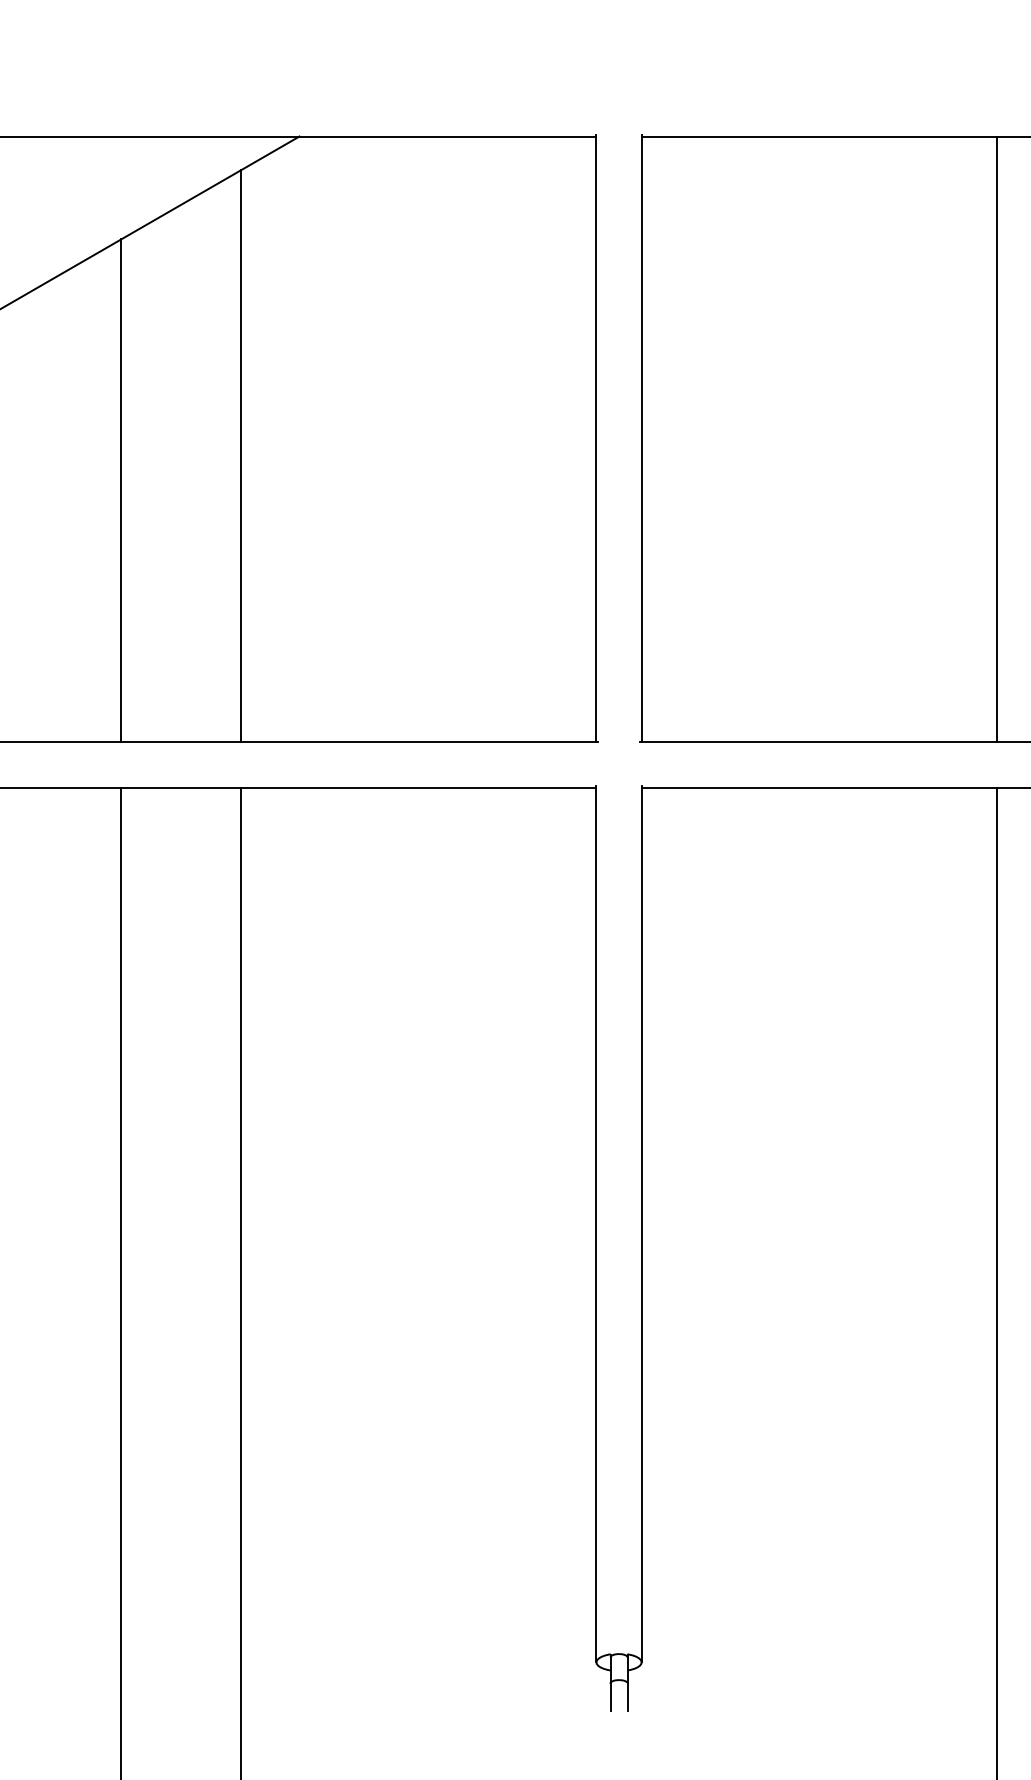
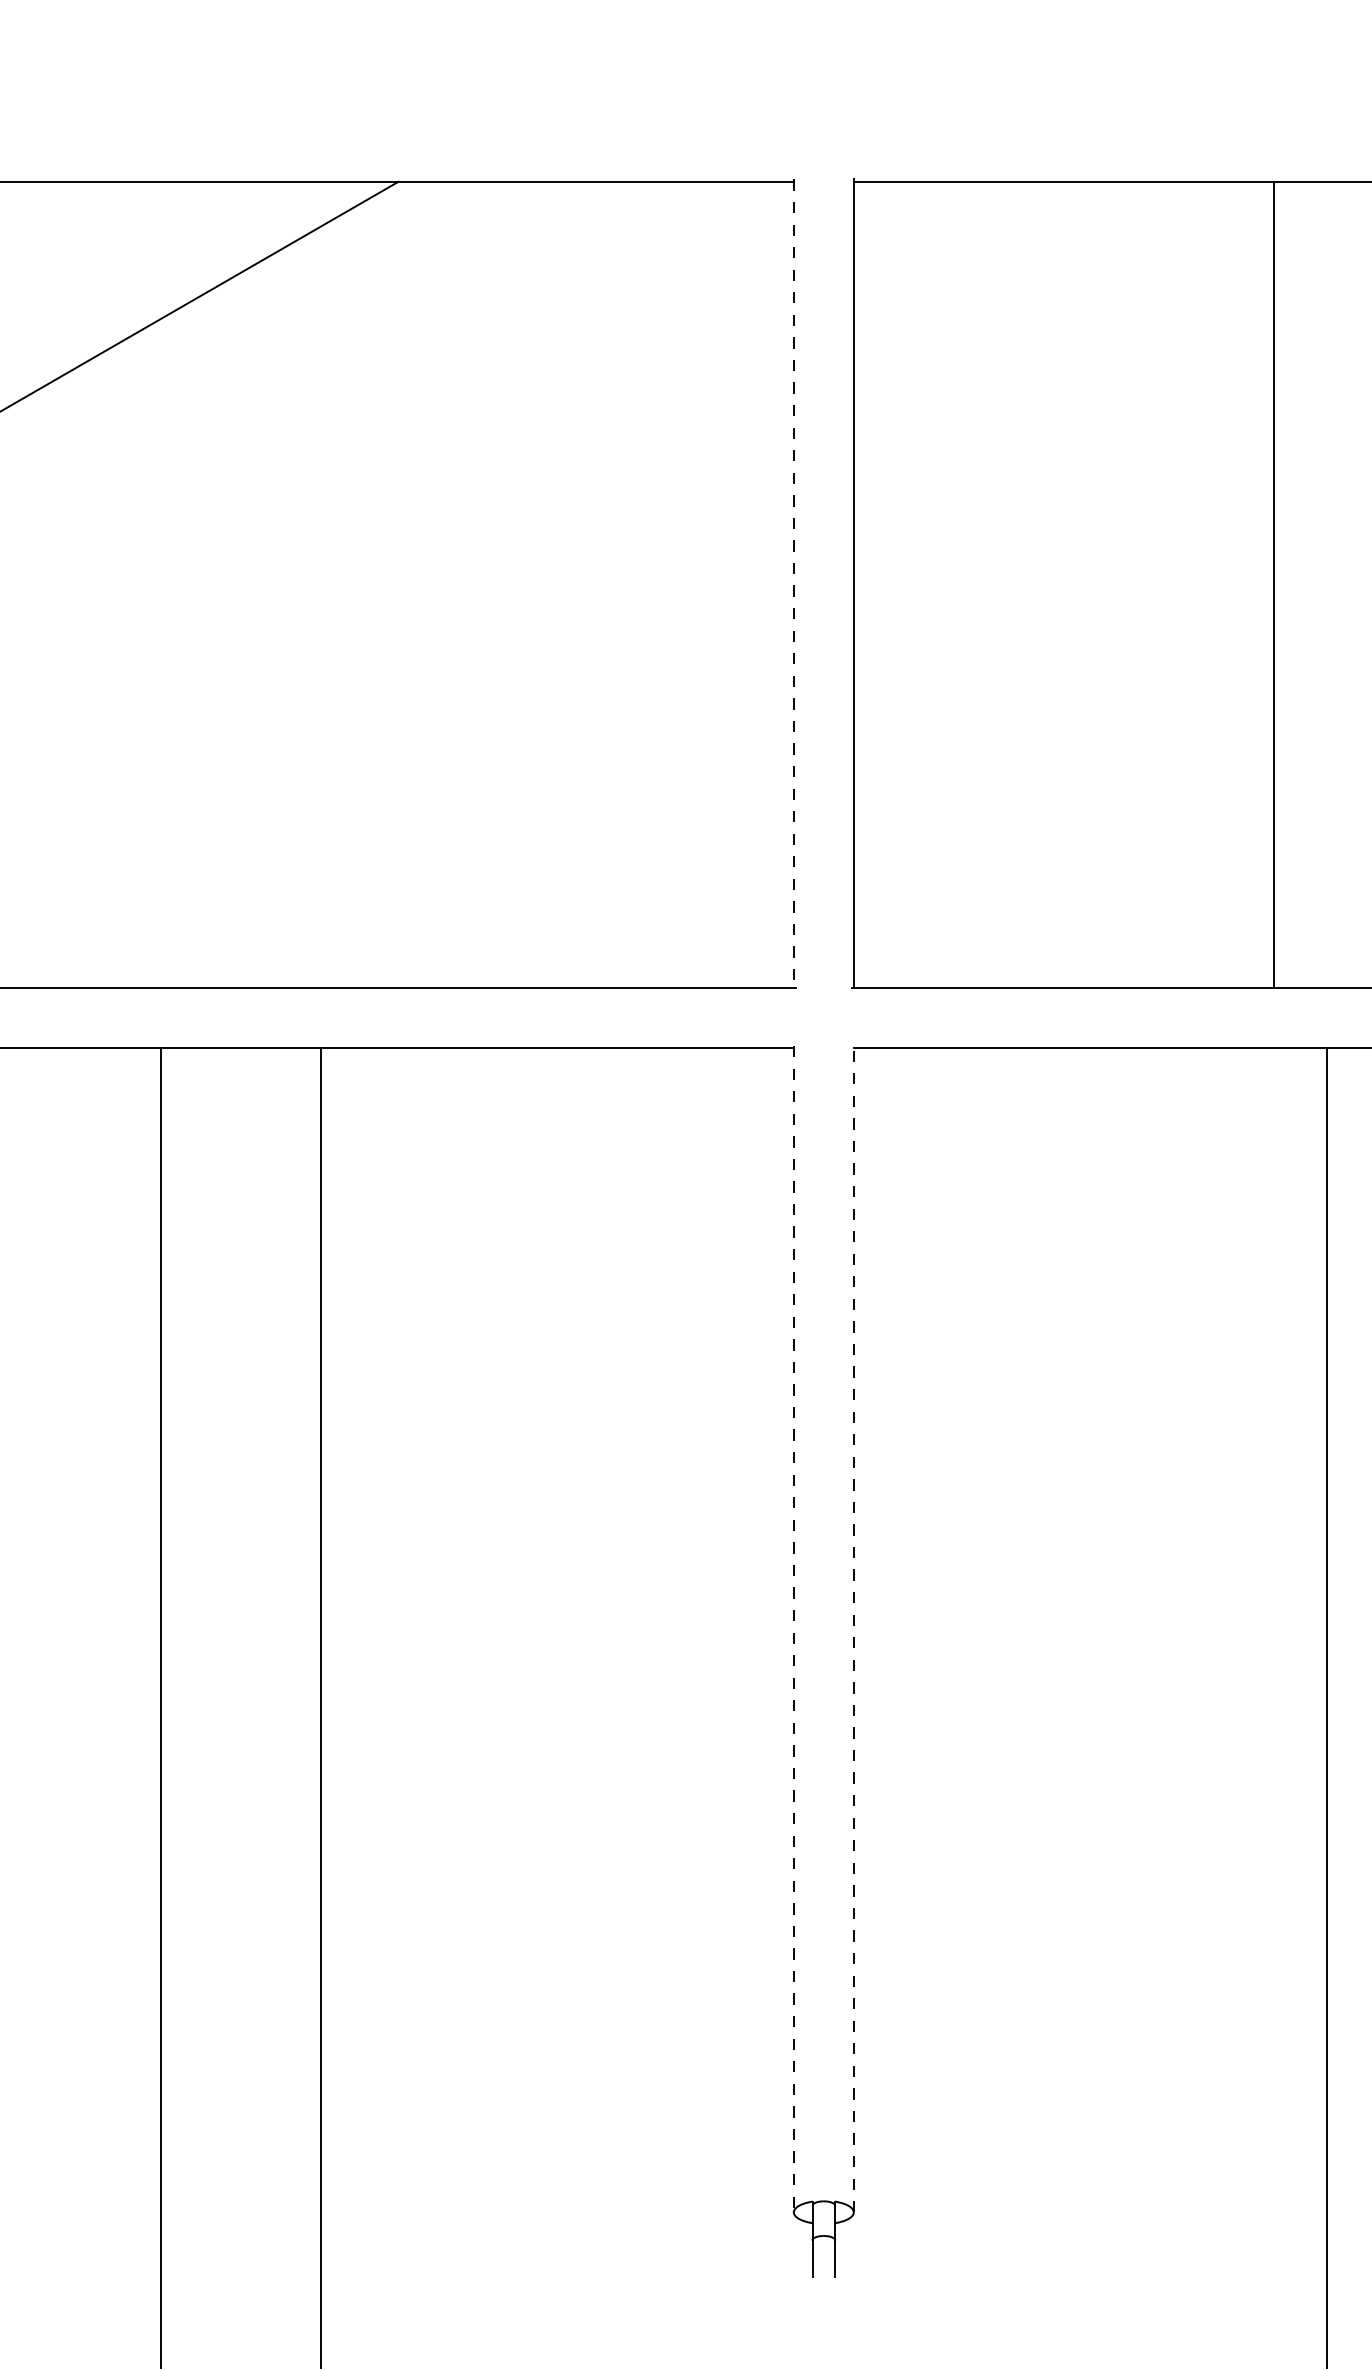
line: (596, 438) -> (793, 583), solid -> dashed
line: (997, 439) -> (1274, 584), moved
line: (241, 456) -> (321, 607), removed
line: (121, 490) -> (161, 652), removed
line: (641, 1223) -> (853, 1628), solid -> dashed
line: (596, 1224) -> (793, 1629), solid -> dashed

